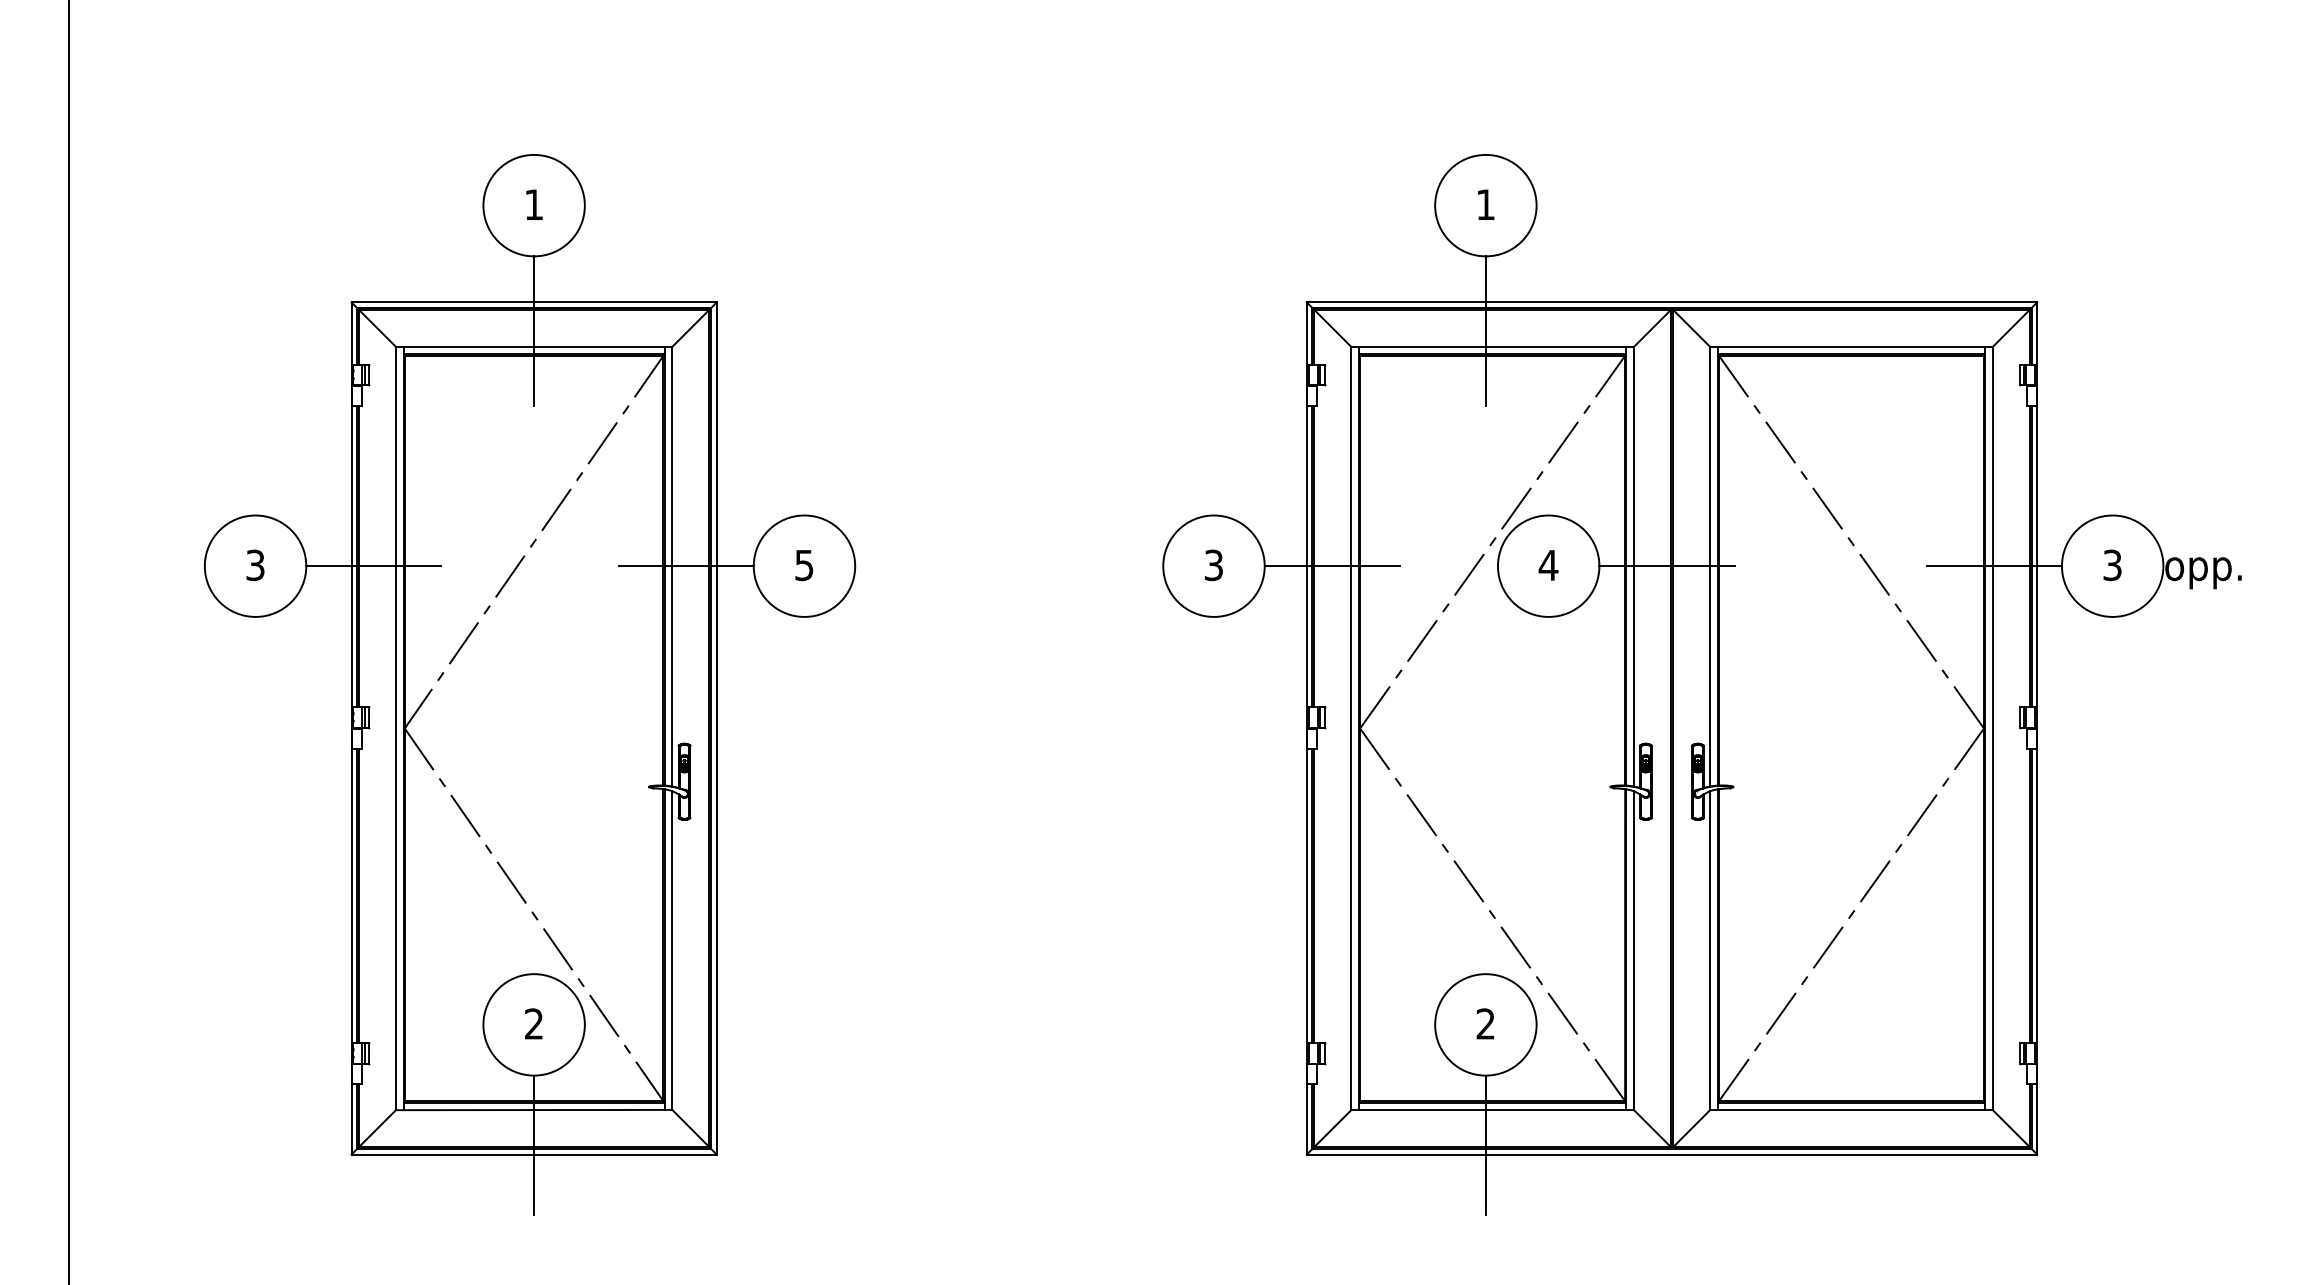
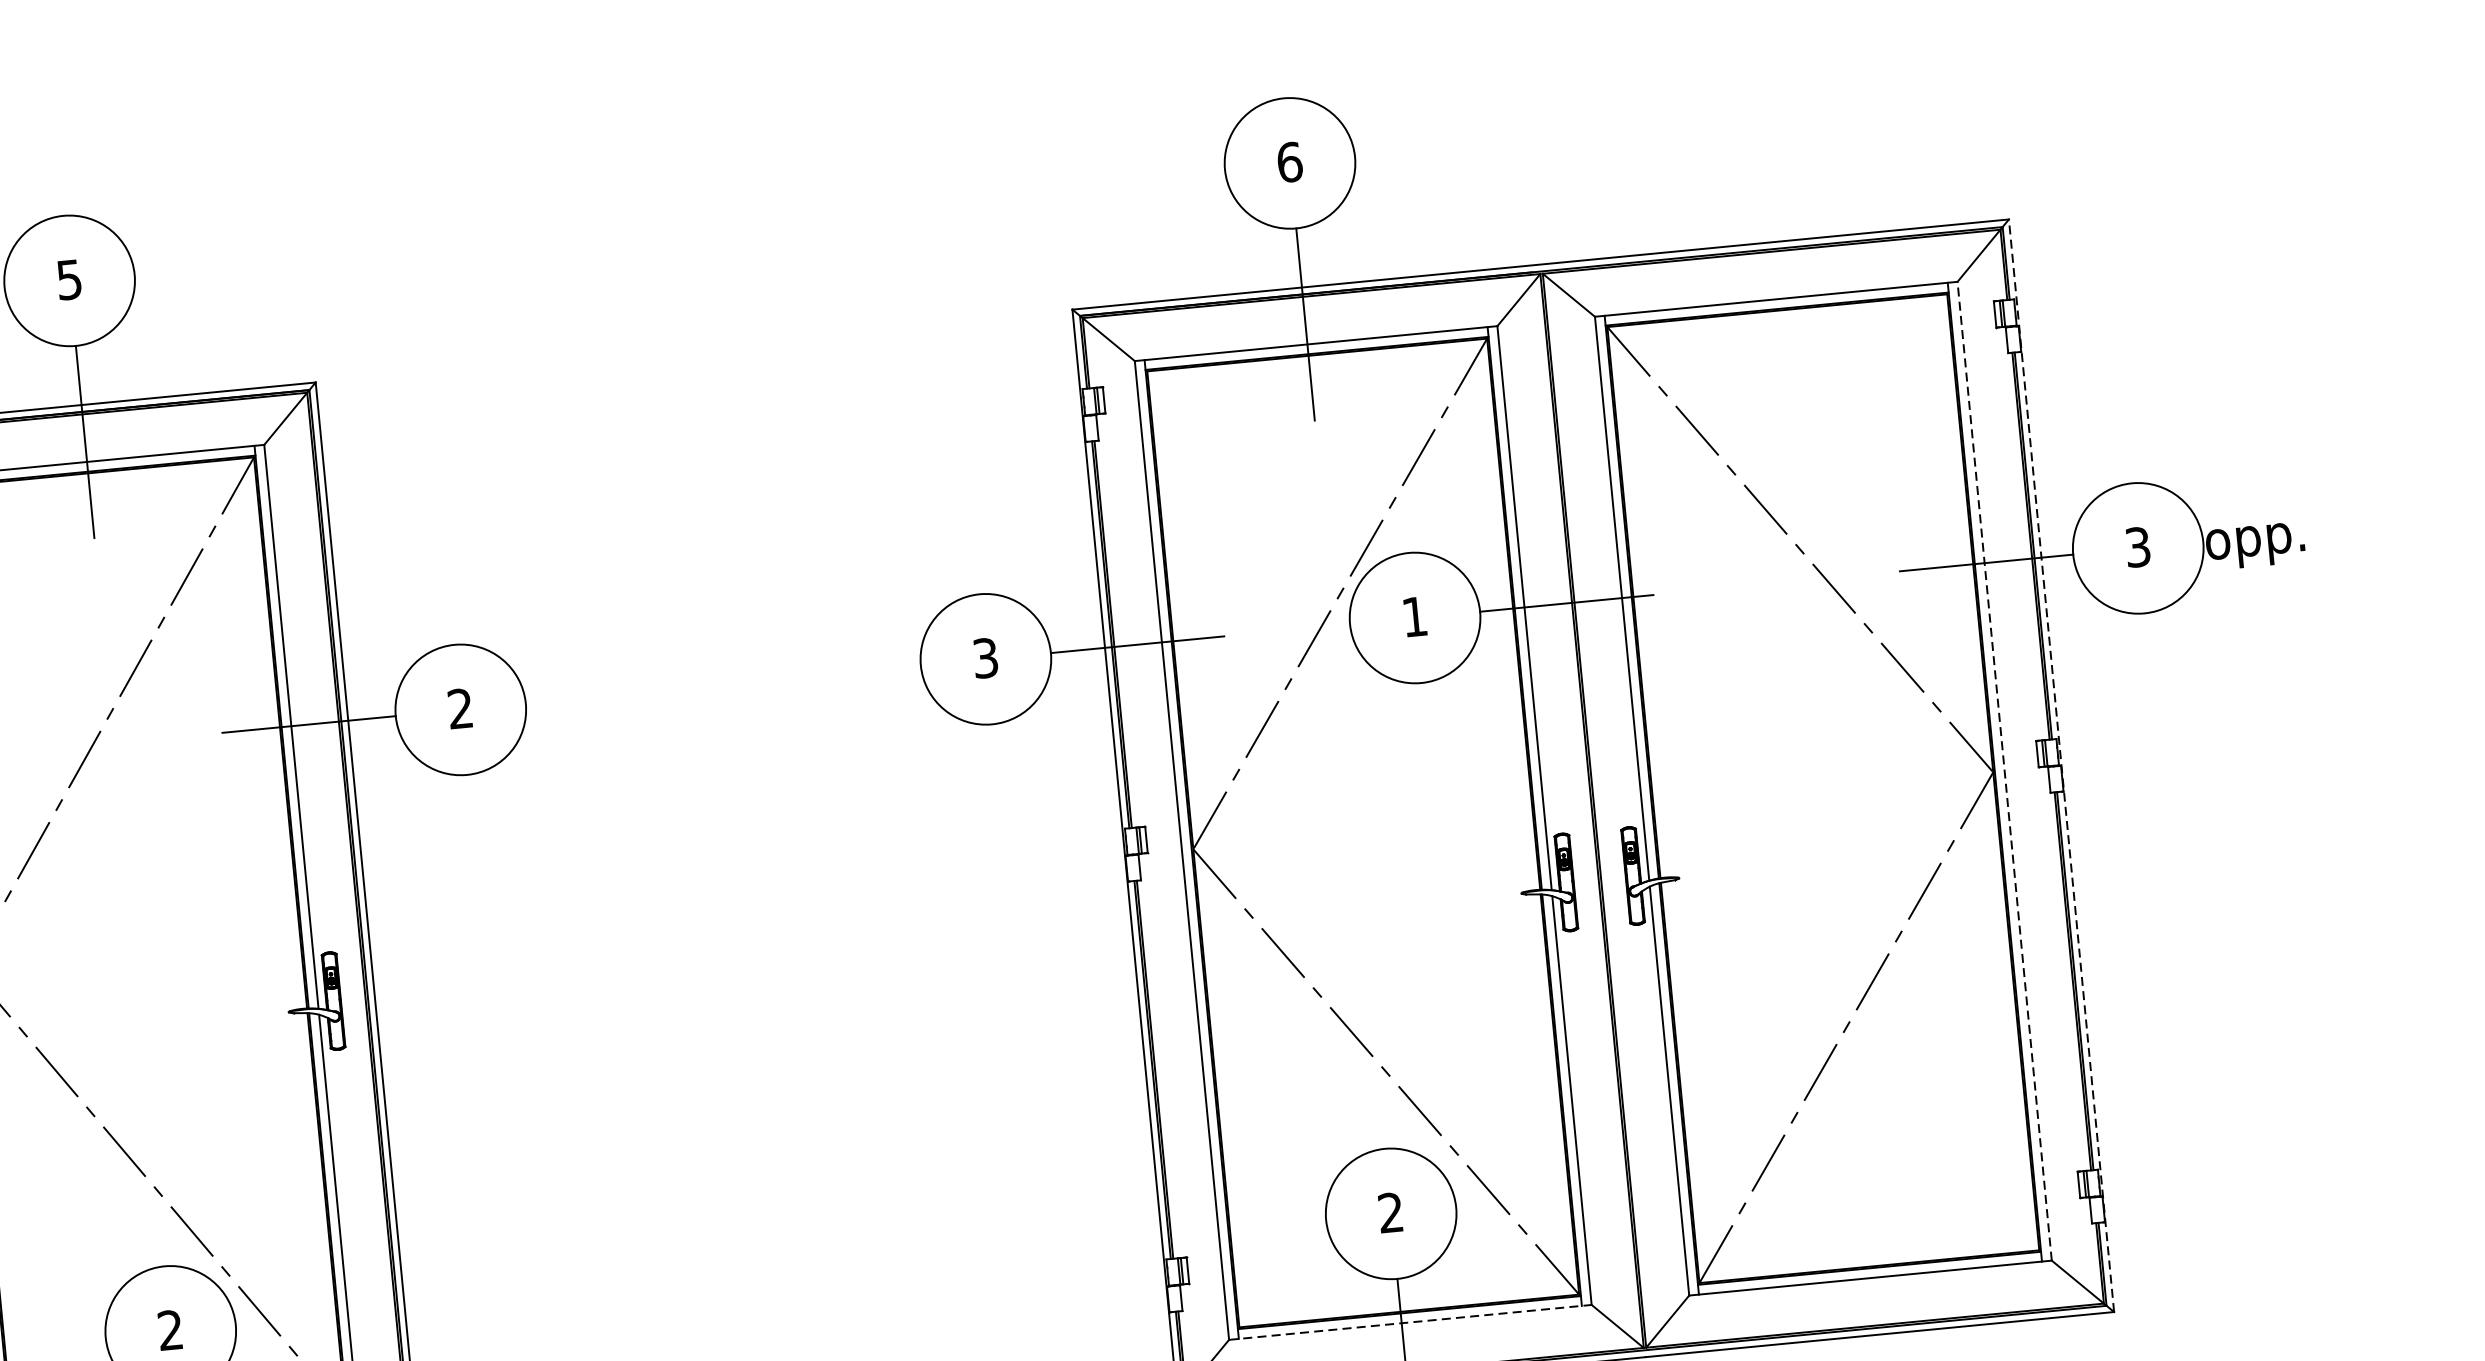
text: (533, 204) -> (68, 279), 1 -> 5
text: (1485, 204) -> (1289, 161), 1 -> 6
text: (804, 565) -> (460, 708), 5 -> 2
text: (1548, 565) -> (1414, 617), 4 -> 1
line: (2037, 727) -> (2061, 764), solid -> dashed
line: (1992, 728) -> (2004, 771), solid -> dashed
line: (1493, 1110) -> (1411, 1322), solid -> dashed

